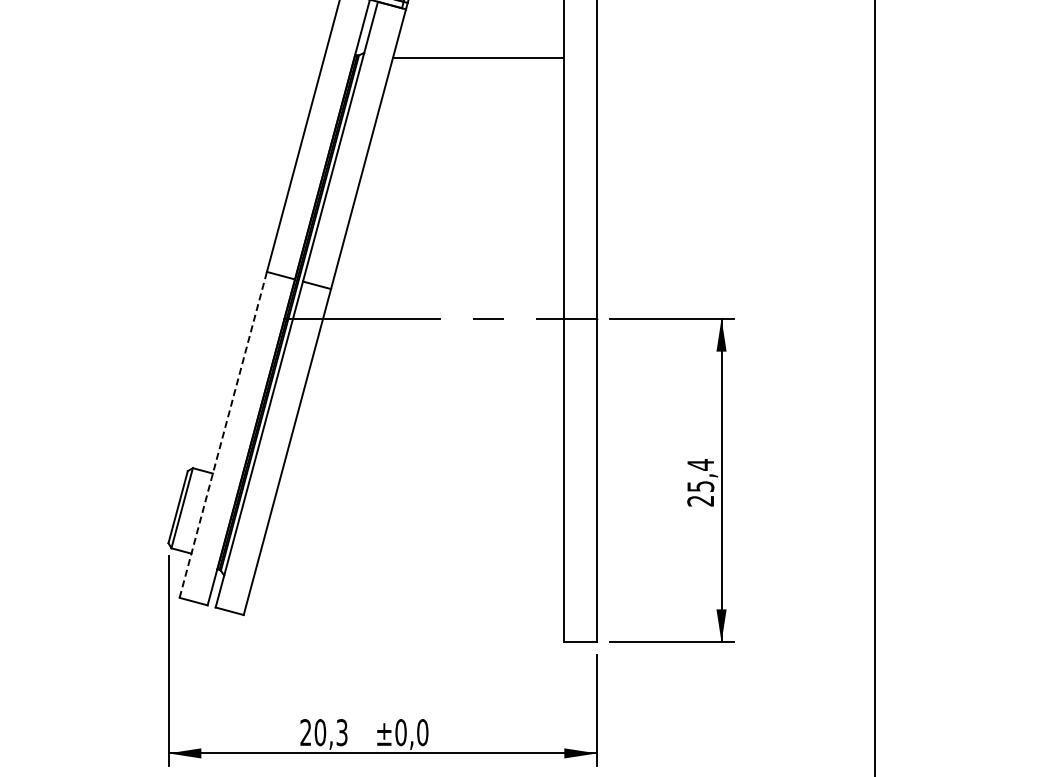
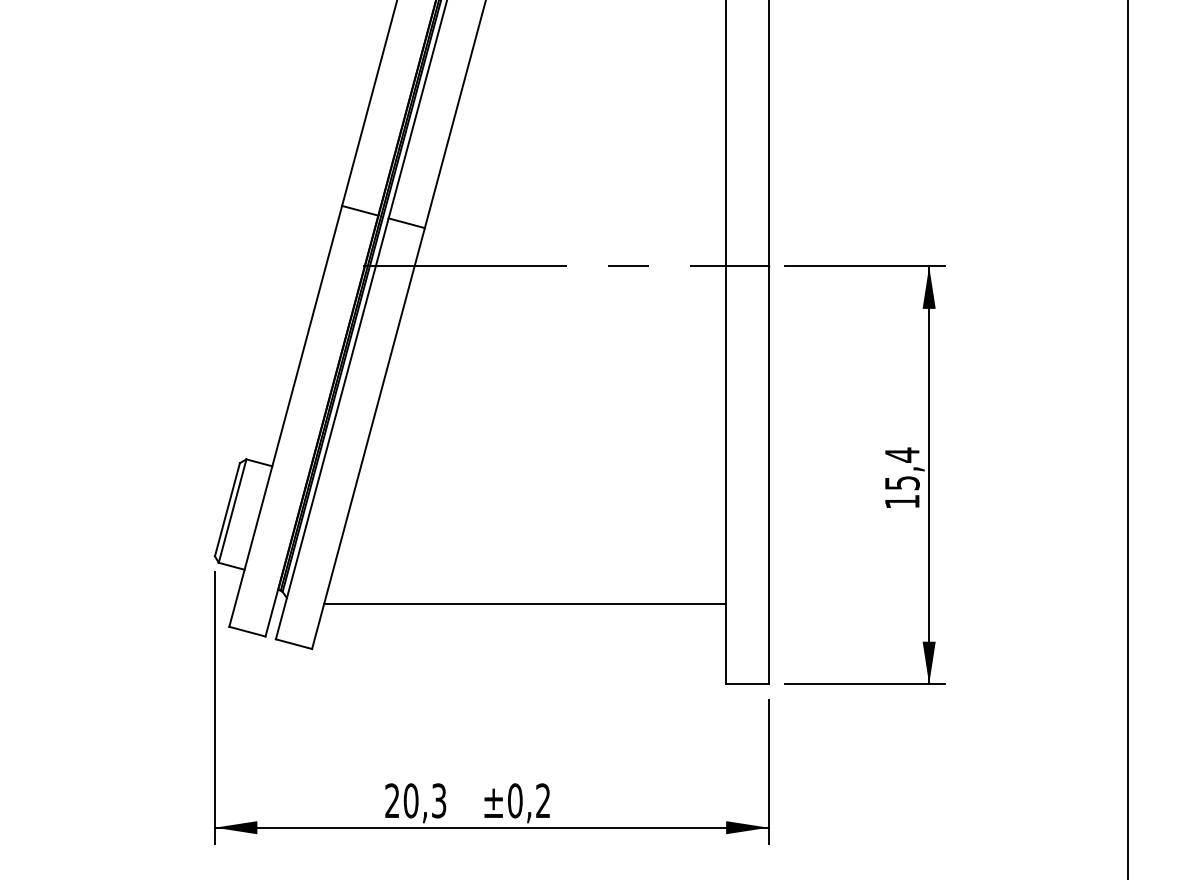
line: (223, 434) -> (285, 415), dashed -> solid
text: (700, 501) -> (901, 502), 25,4 -> 15,4
line: (408, 580) -> (524, 604), added
text: (422, 732) -> (542, 800), ±0,0 -> ±0,2

